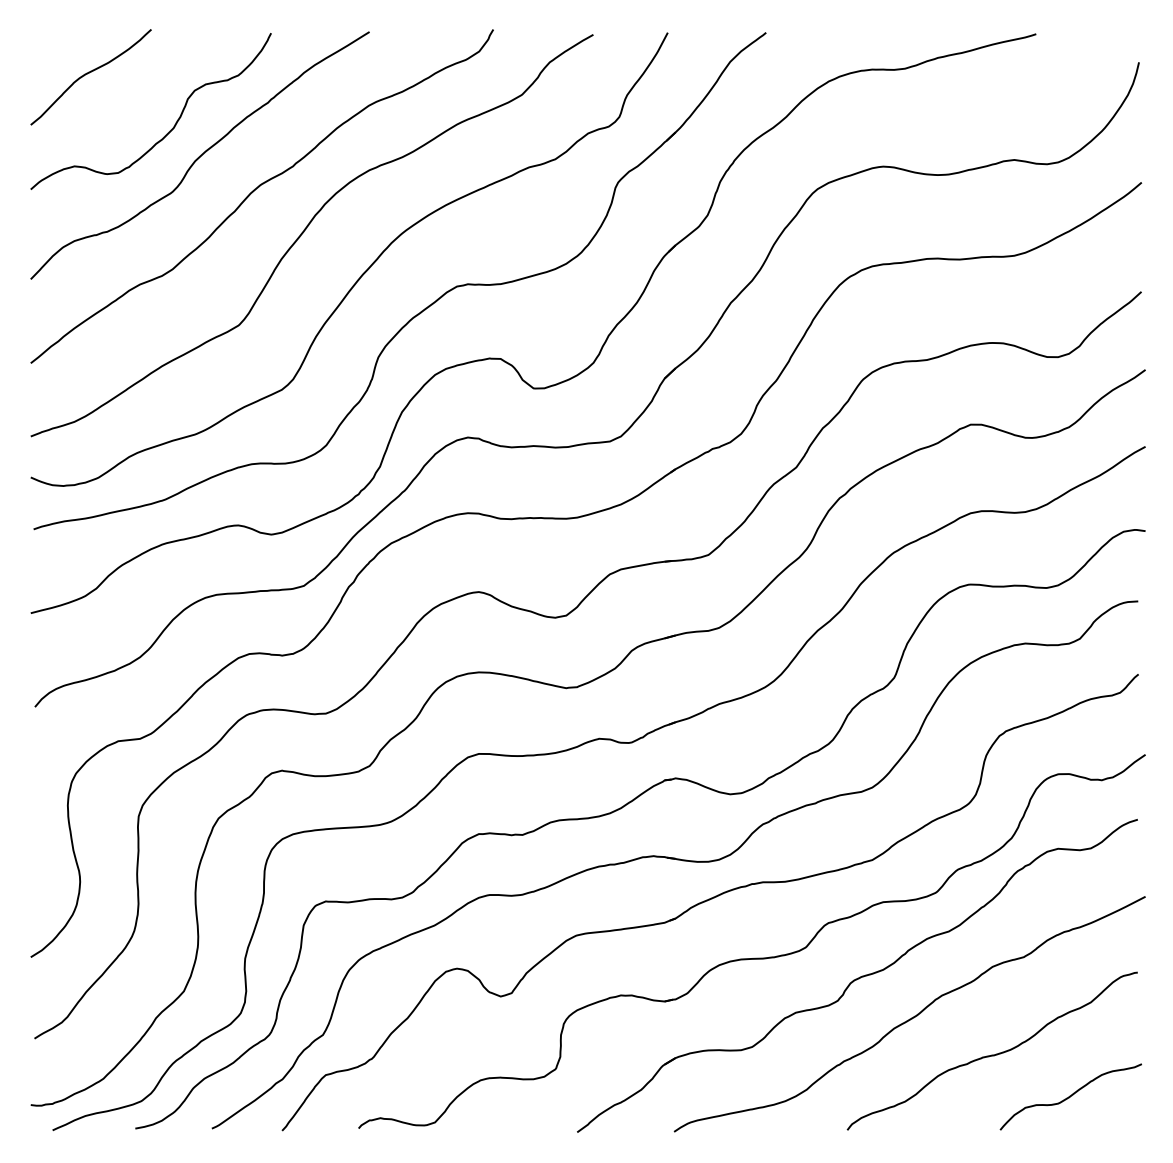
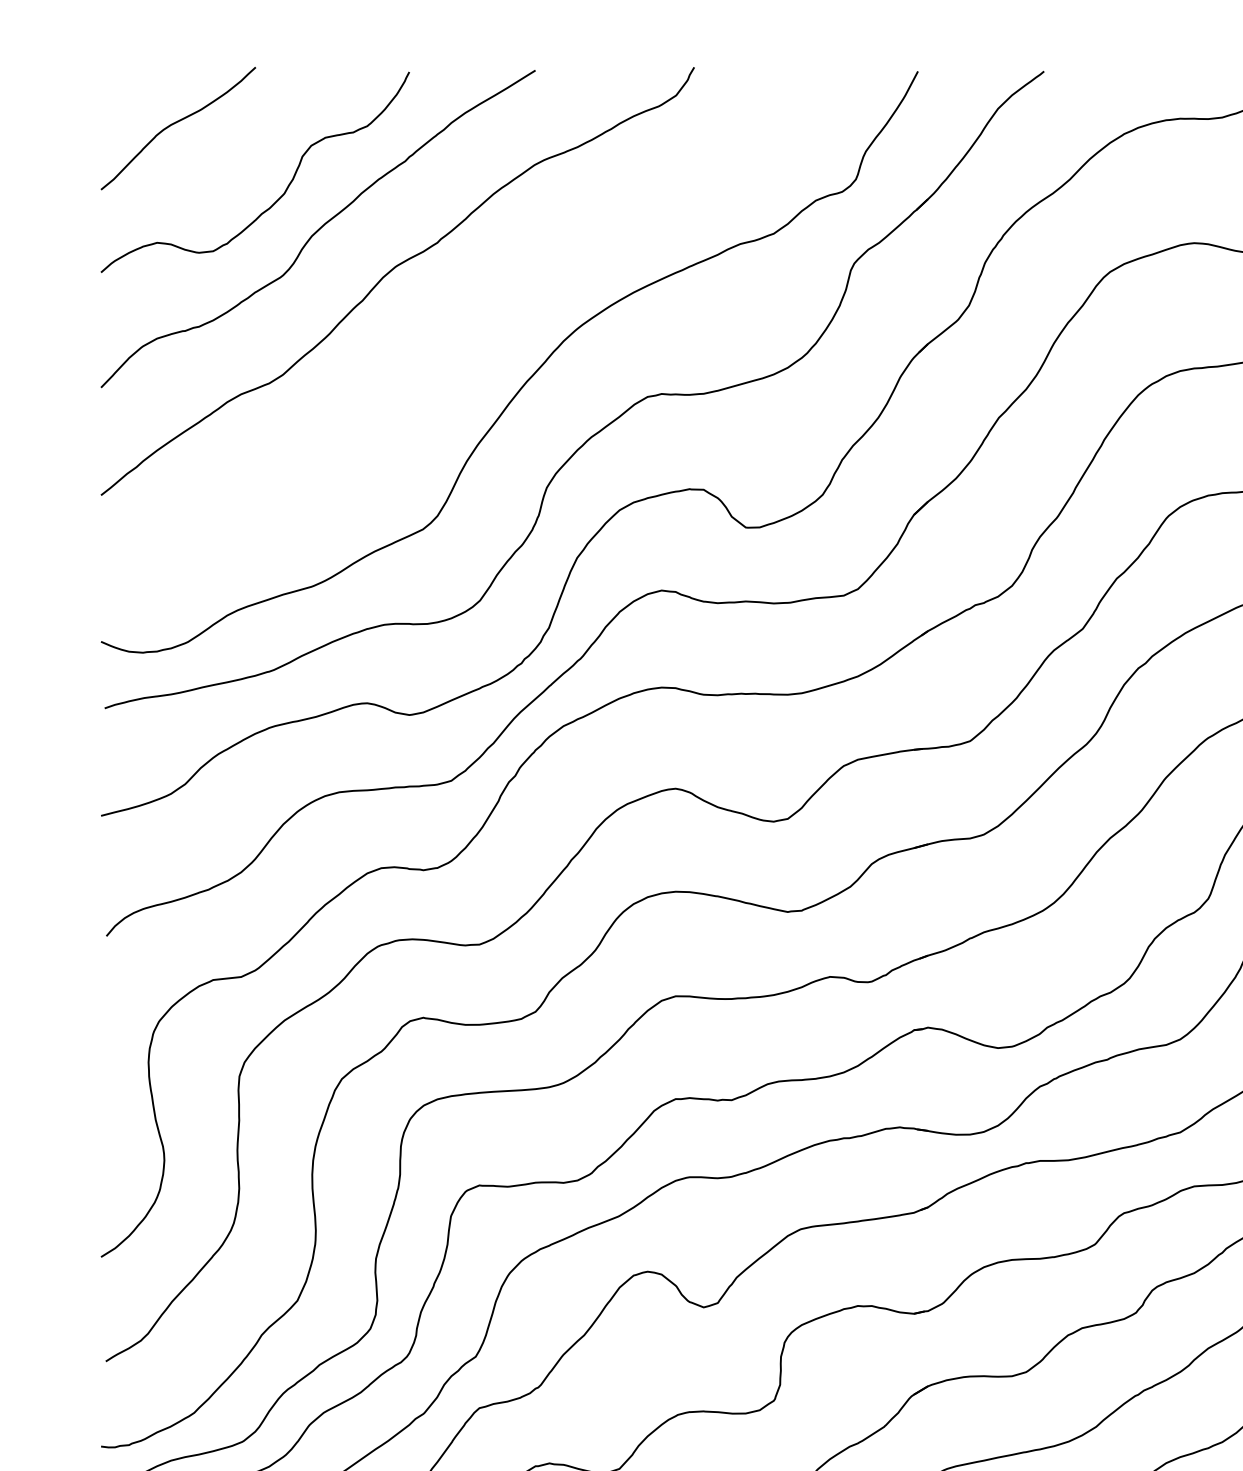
curve: (304, 232) -> (452, 327), removed

